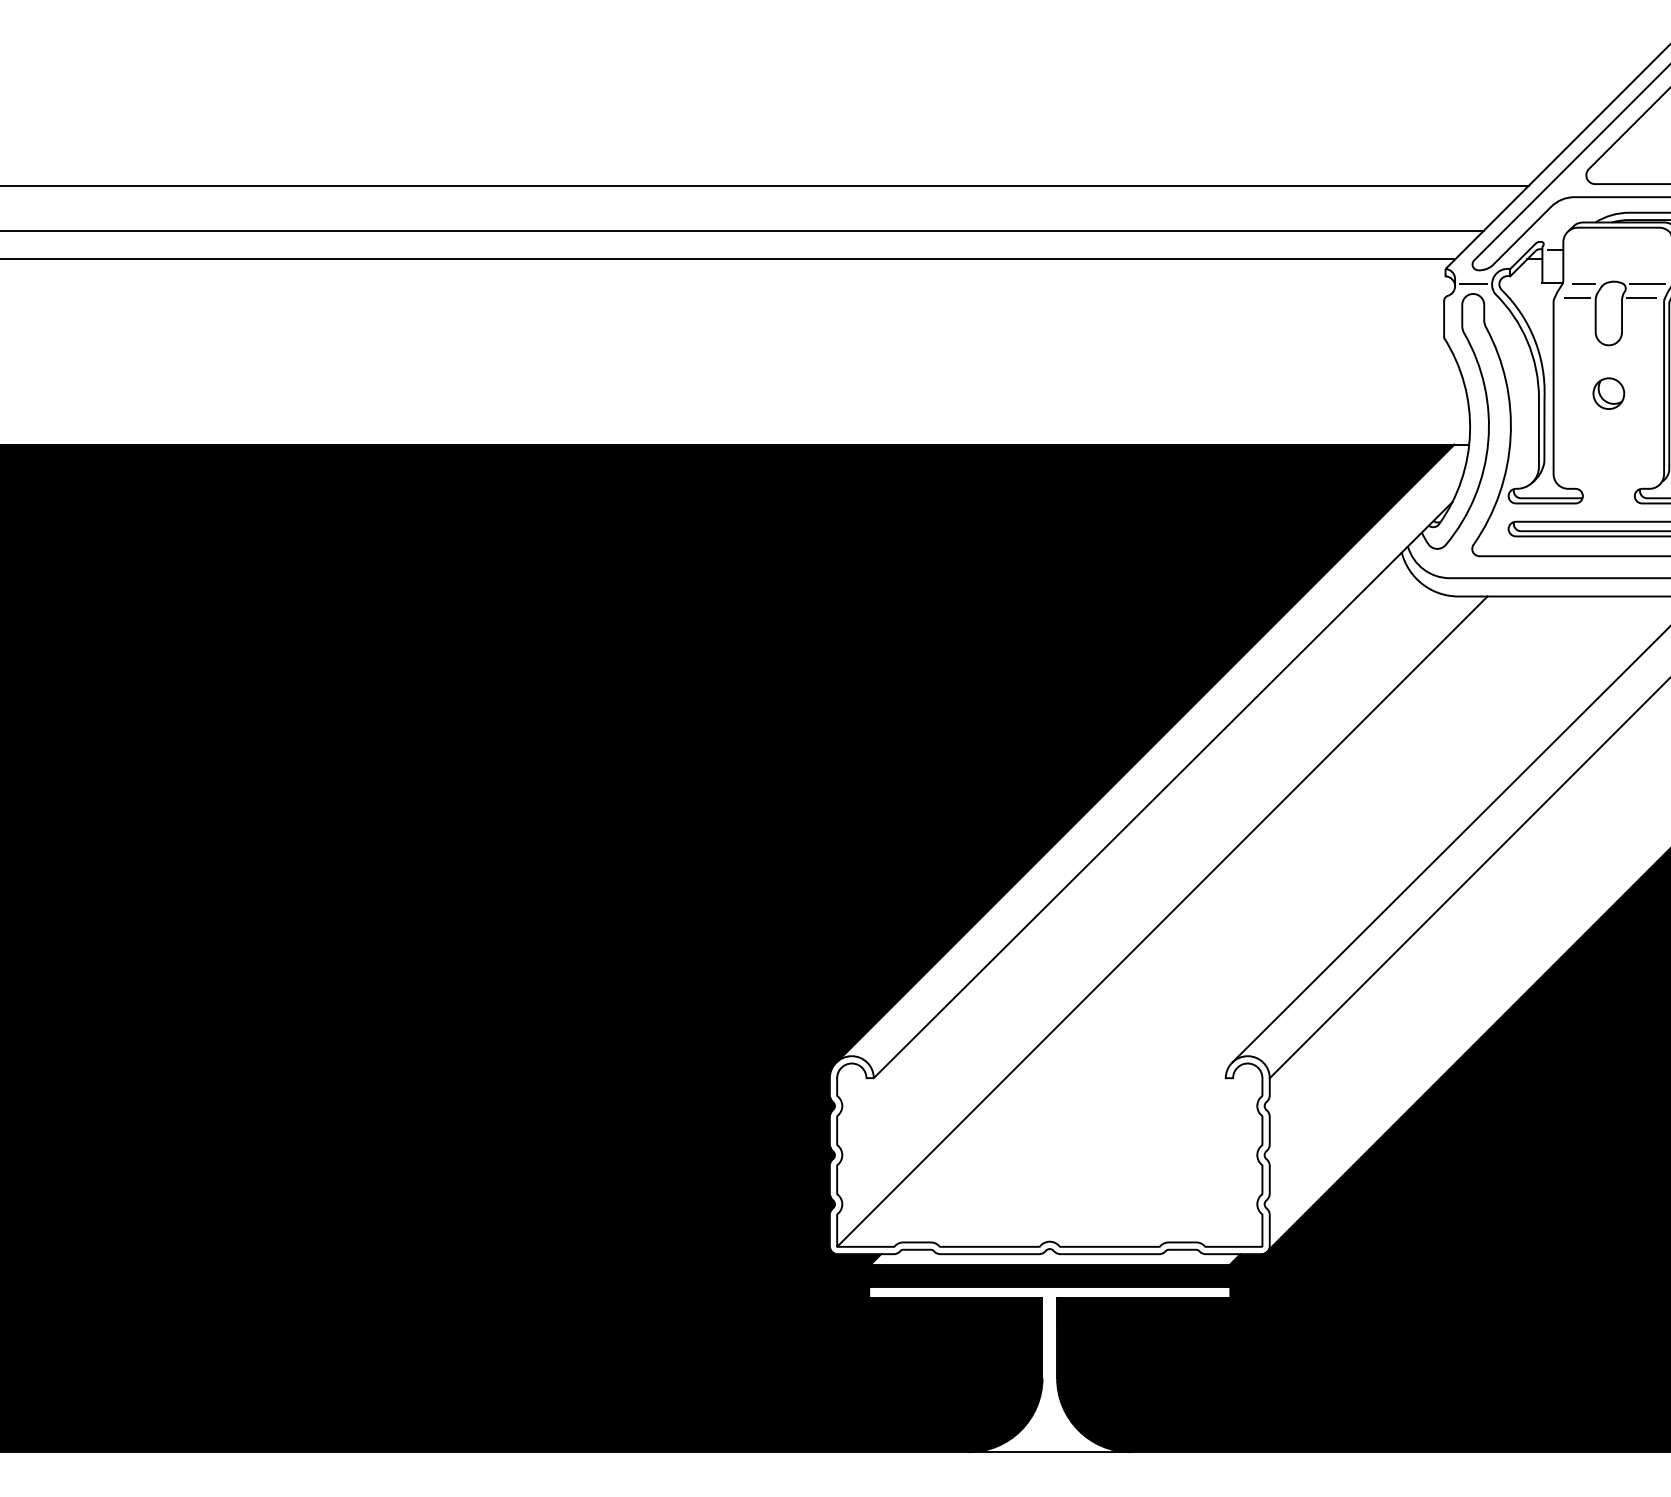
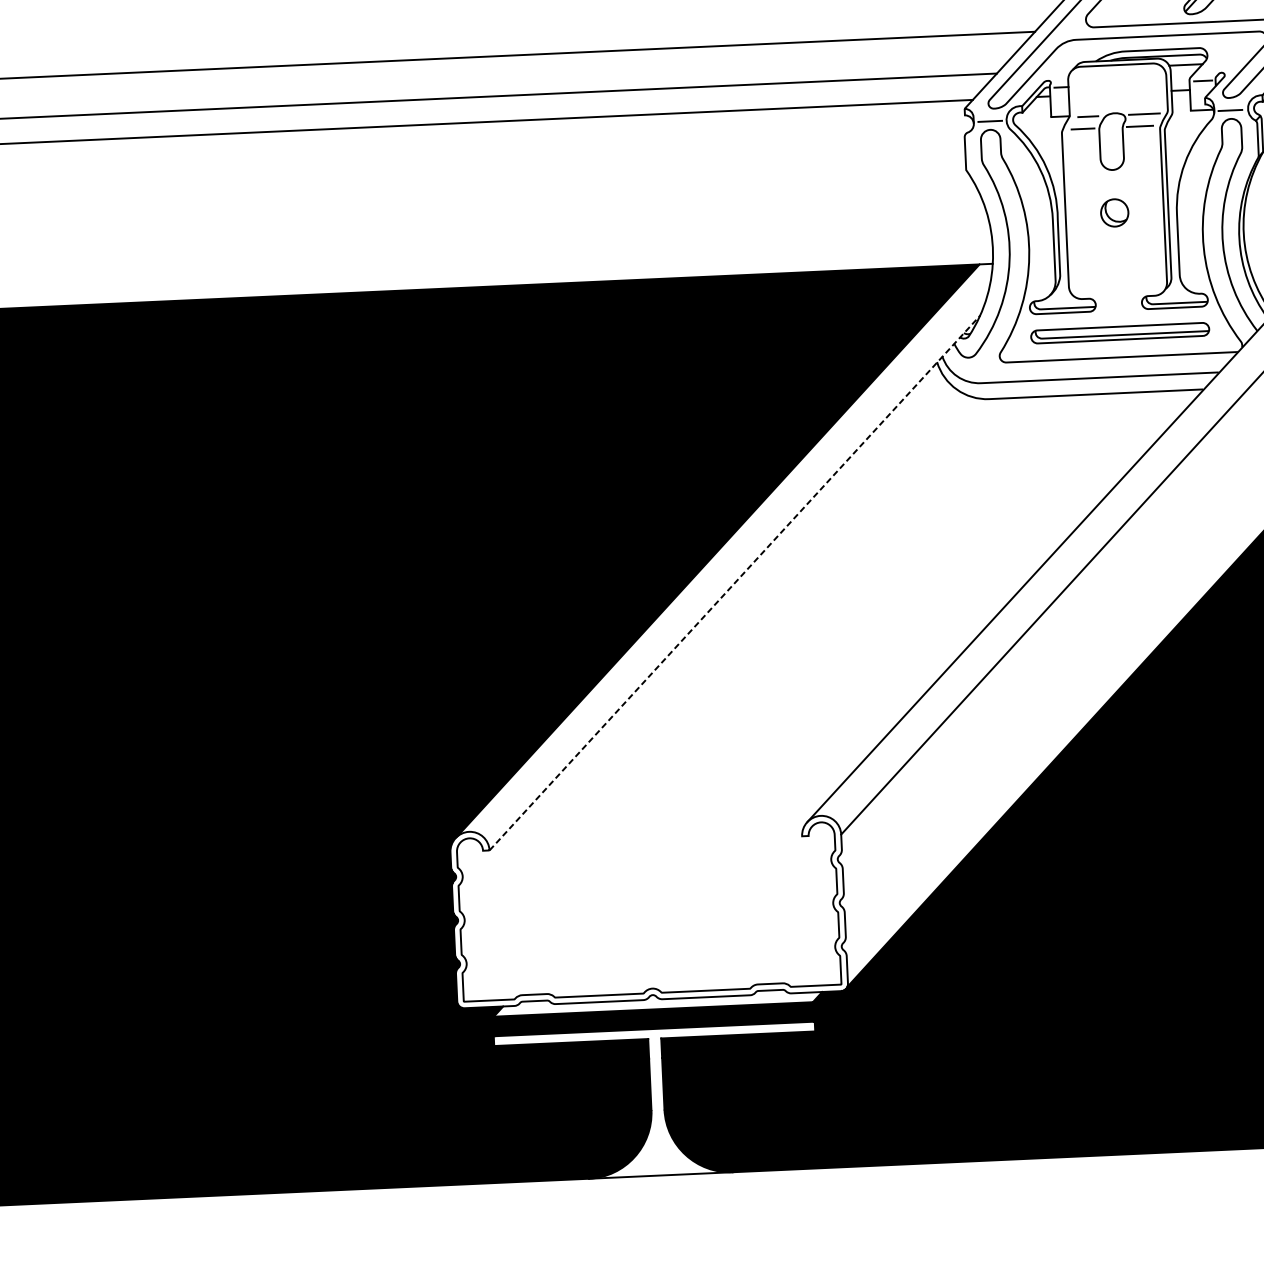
line: (1163, 789) -> (735, 582), solid -> dashed
line: (1162, 921) -> (739, 699), removed

